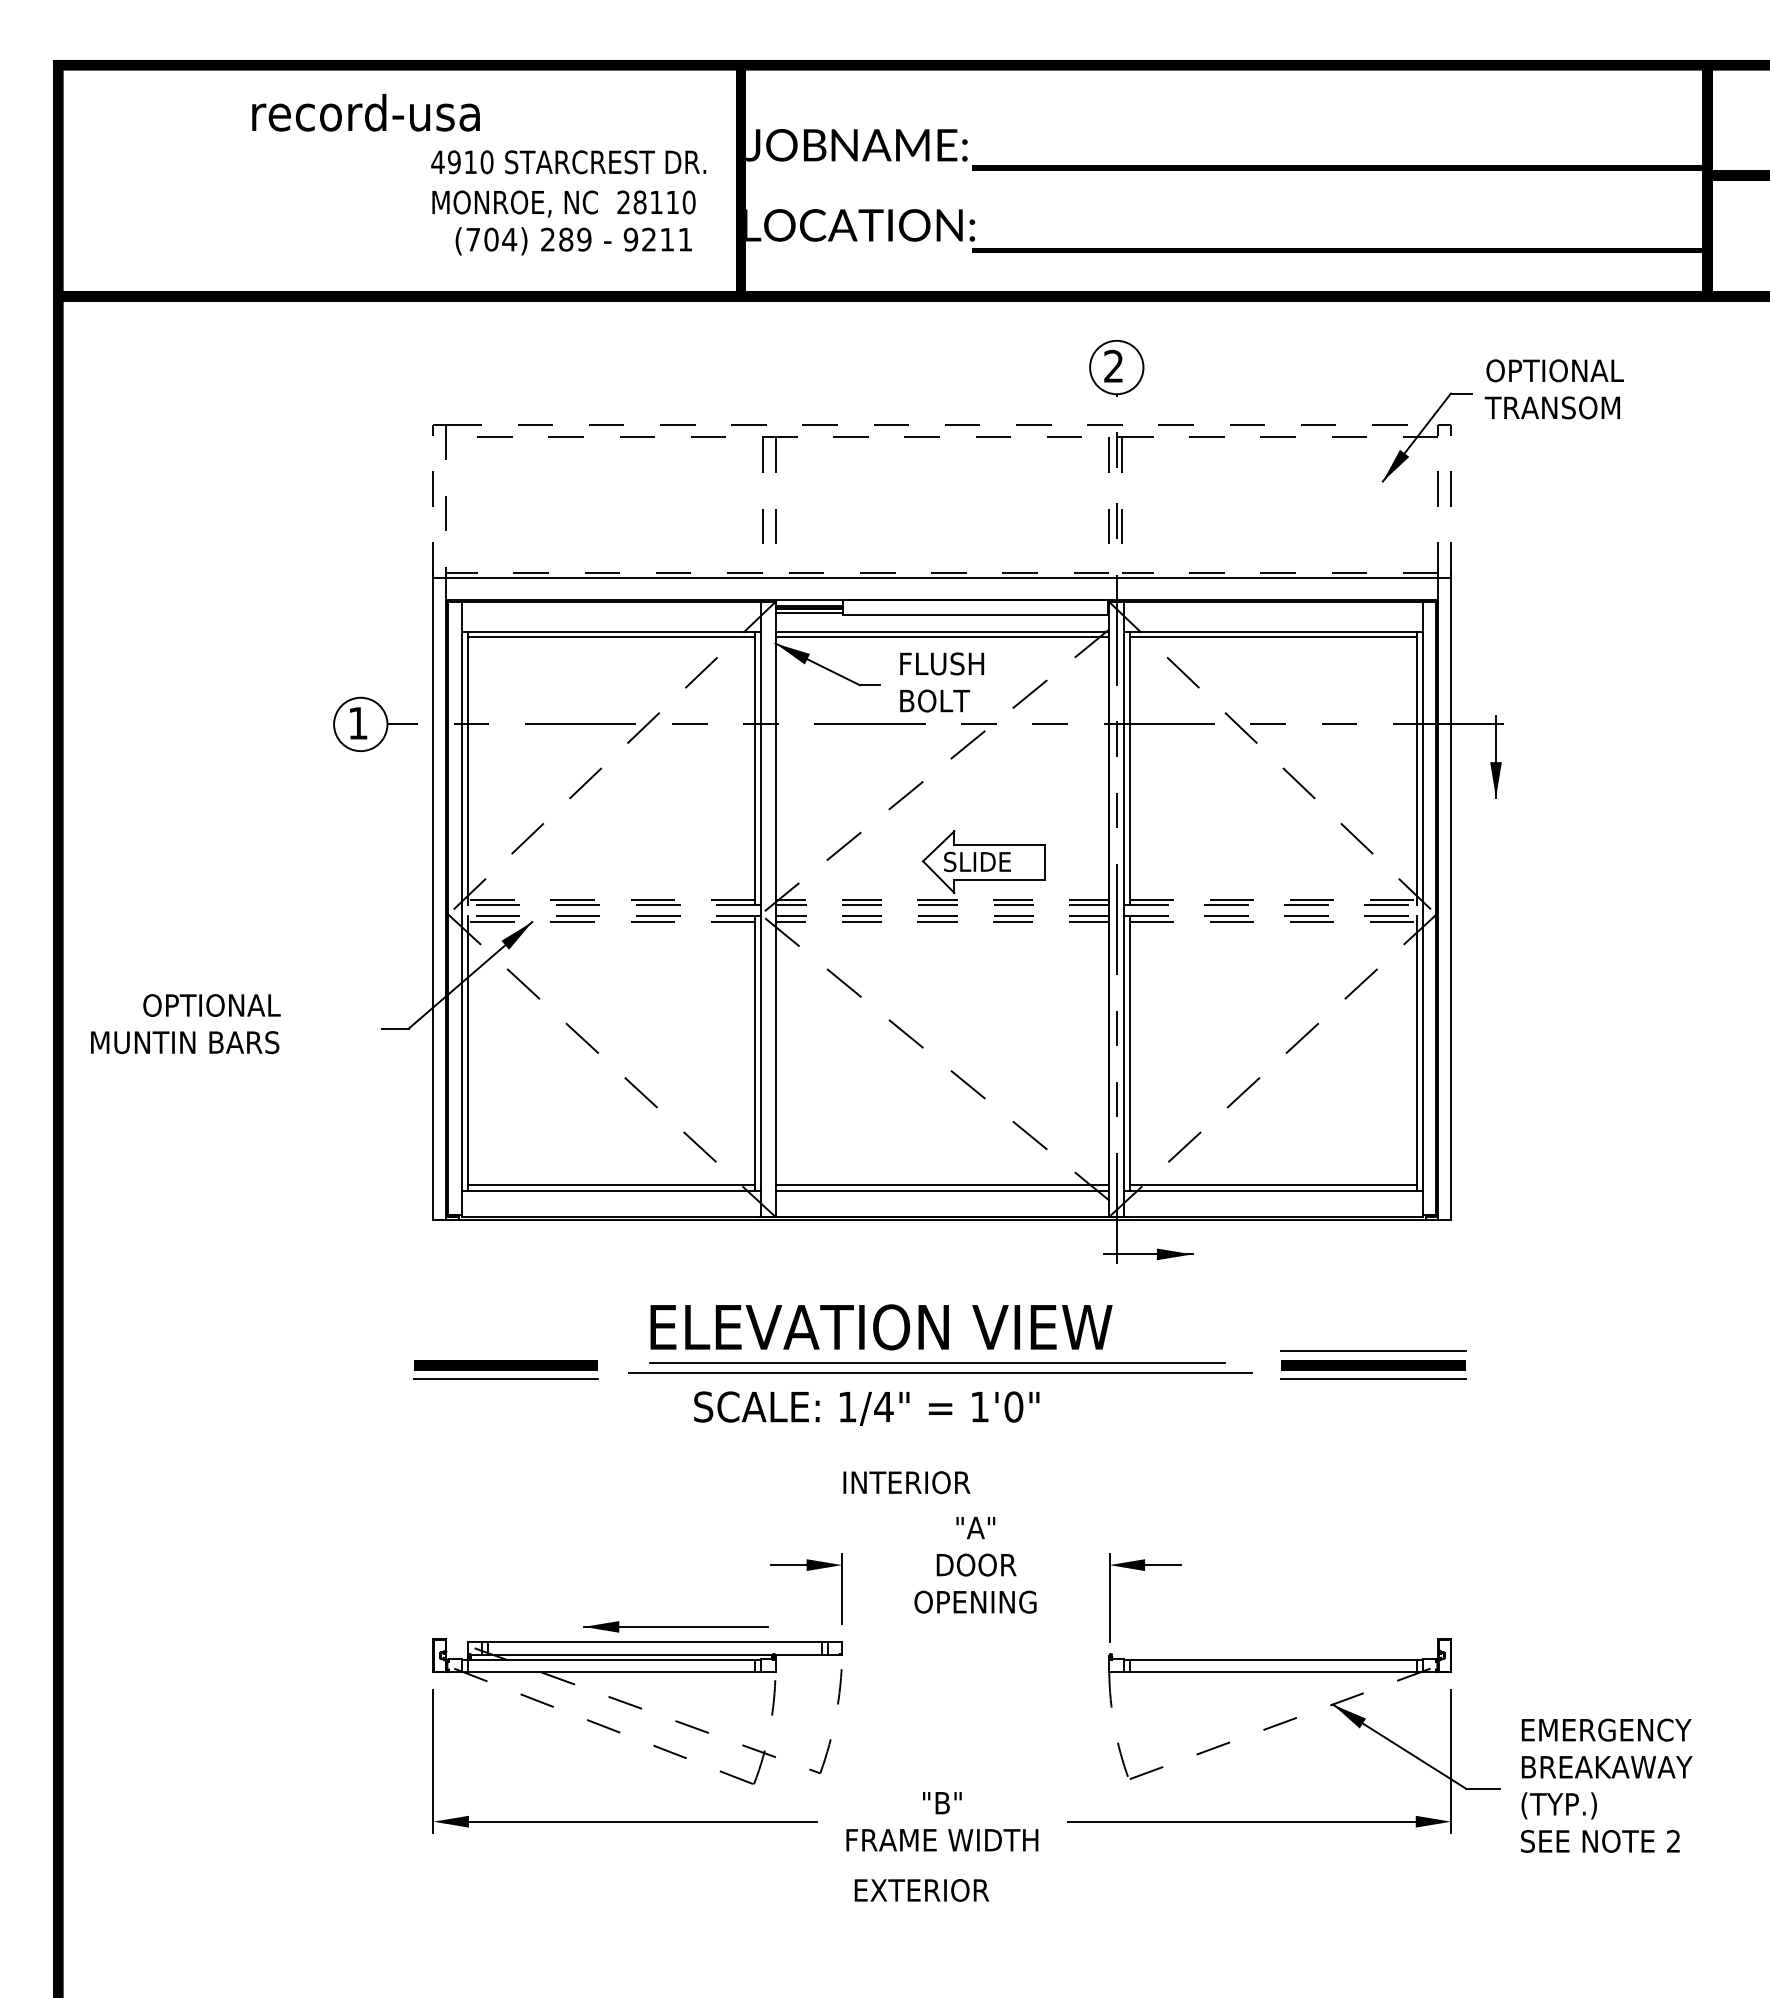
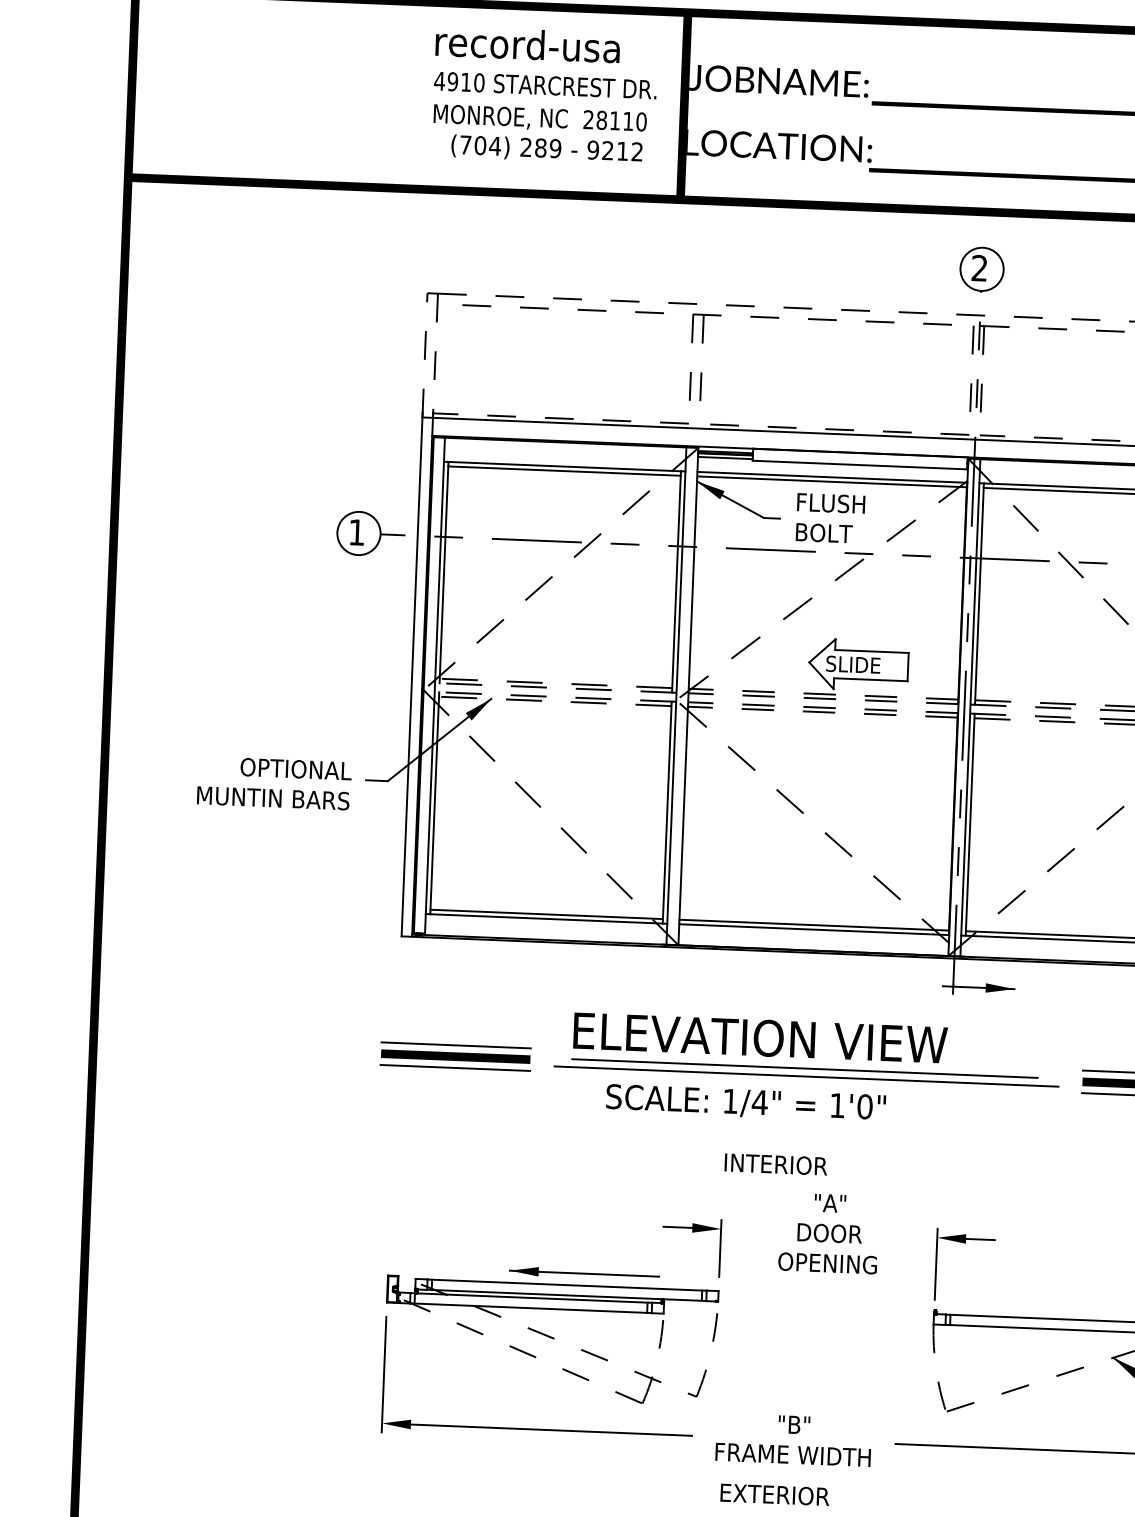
text: (365, 112) -> (527, 44), moved
text: (684, 239) -> (636, 151), 9211 -> 9212
text: (185, 1024) -> (274, 783), moved
line: (505, 1351) -> (455, 1045), added

